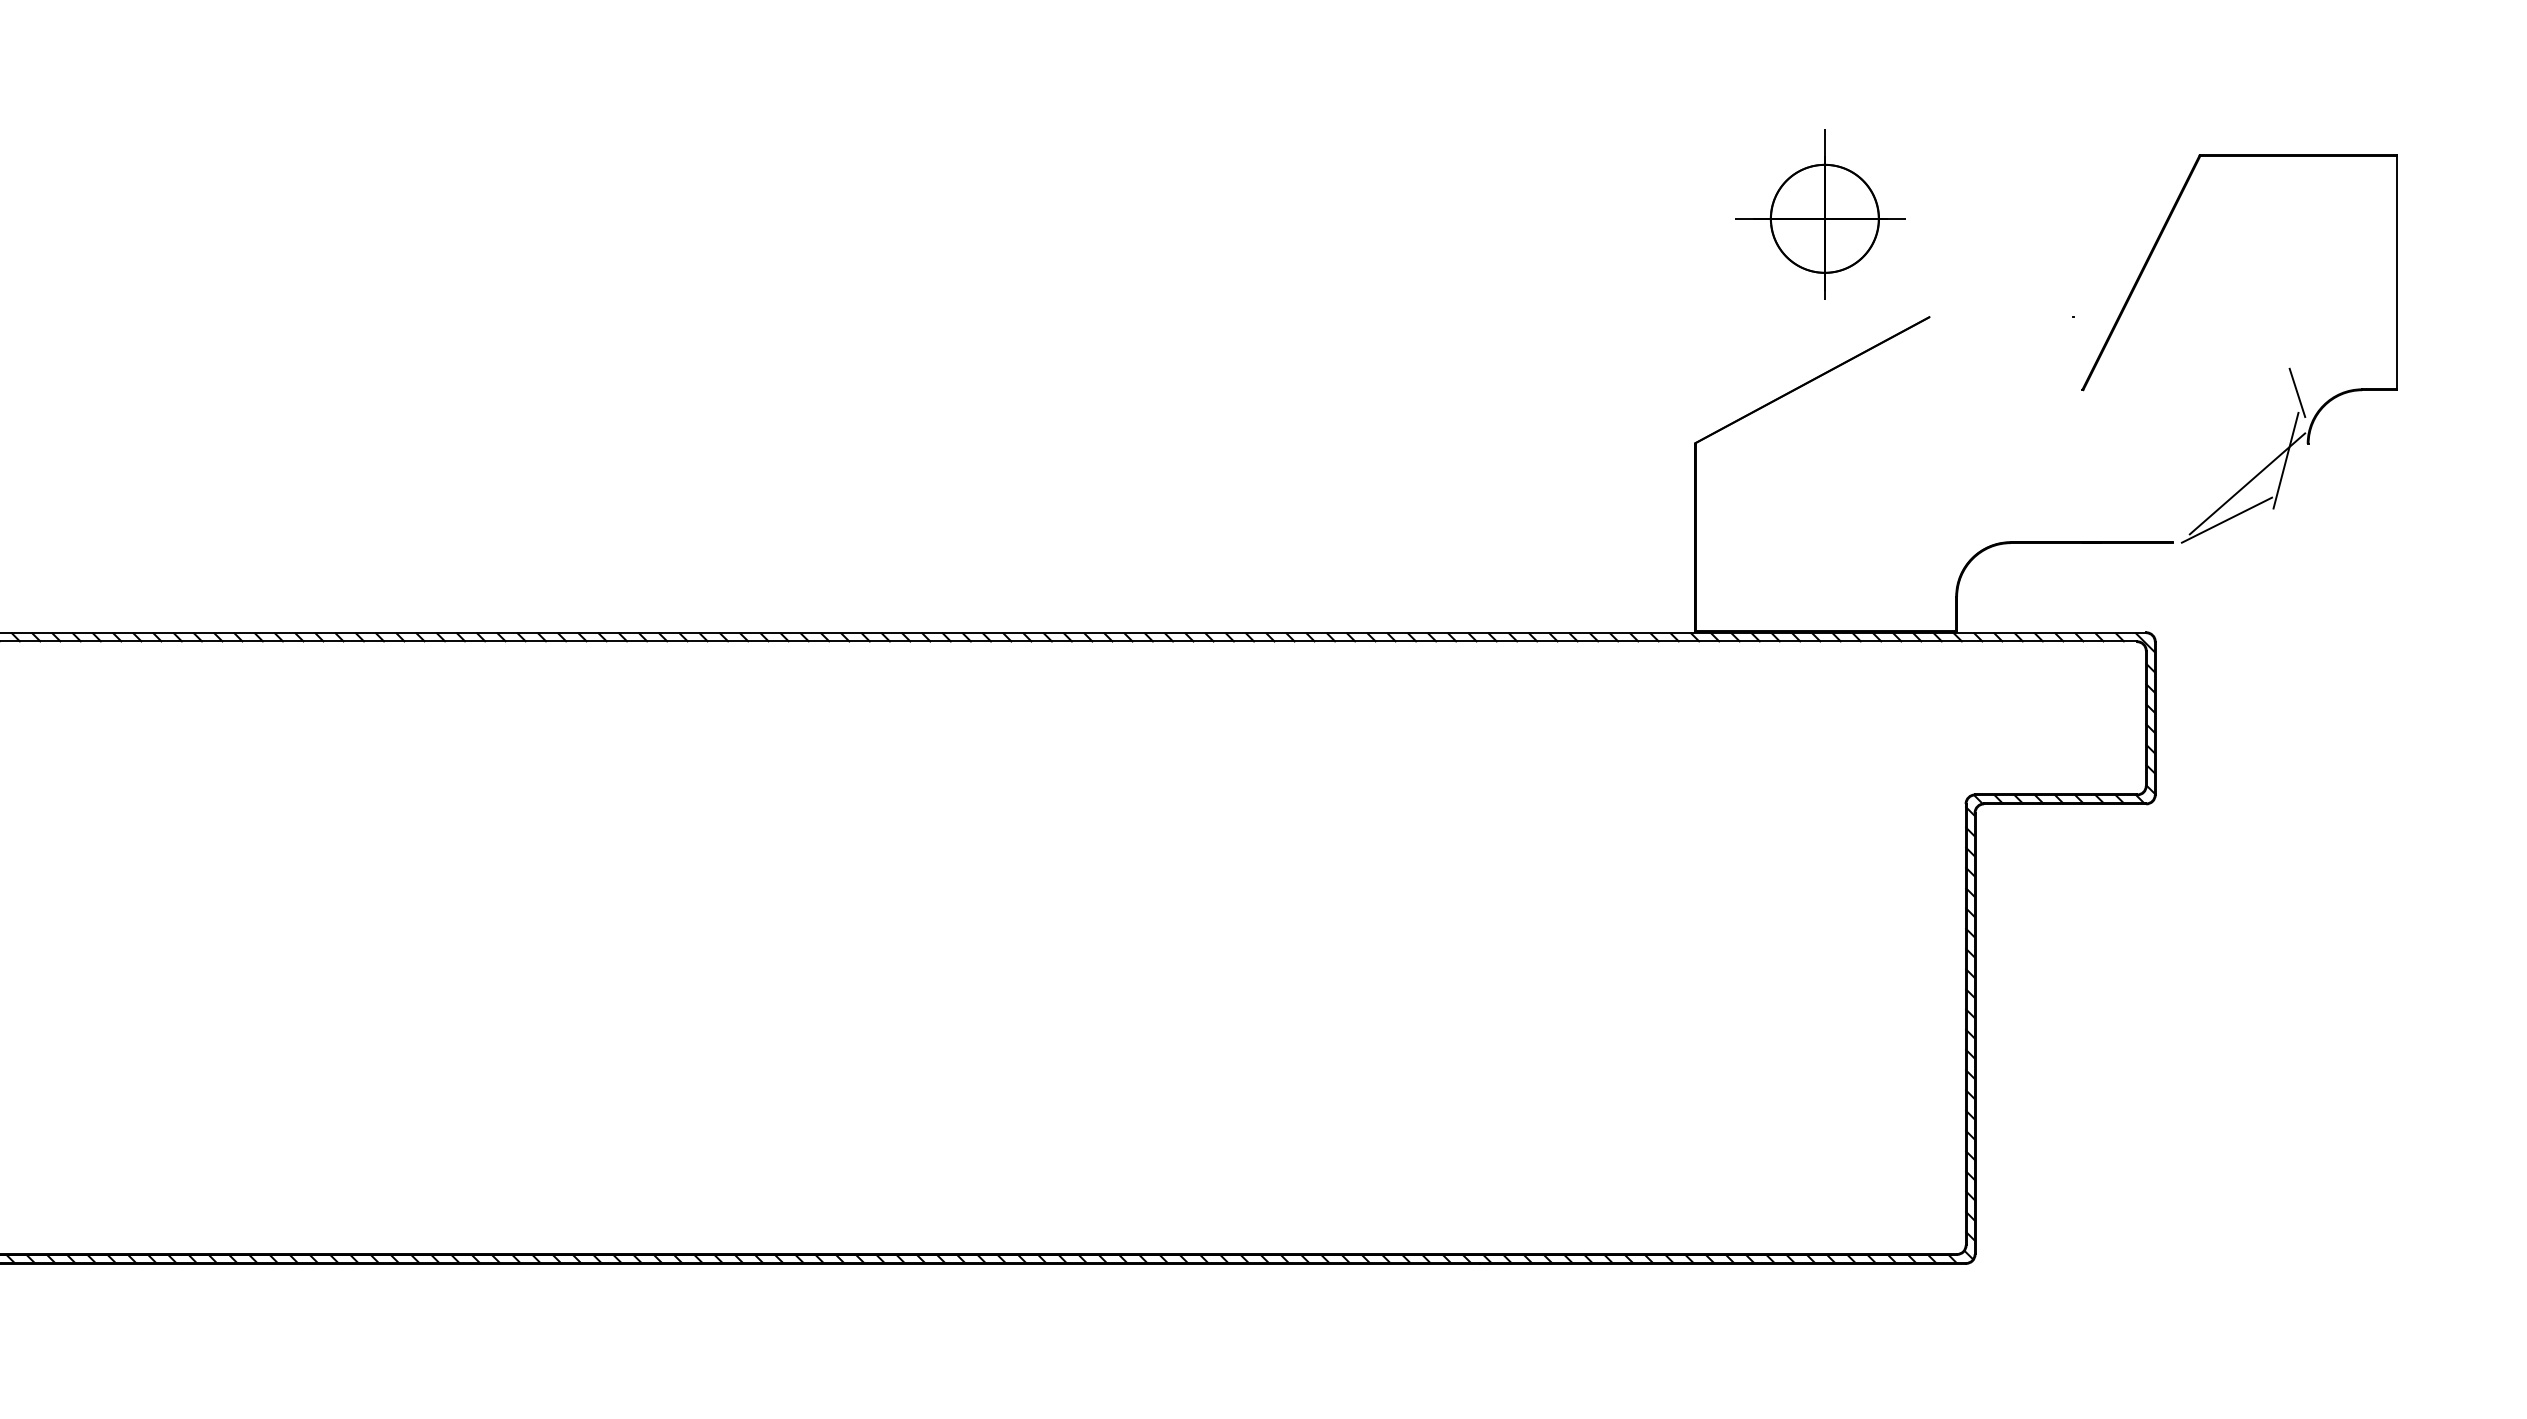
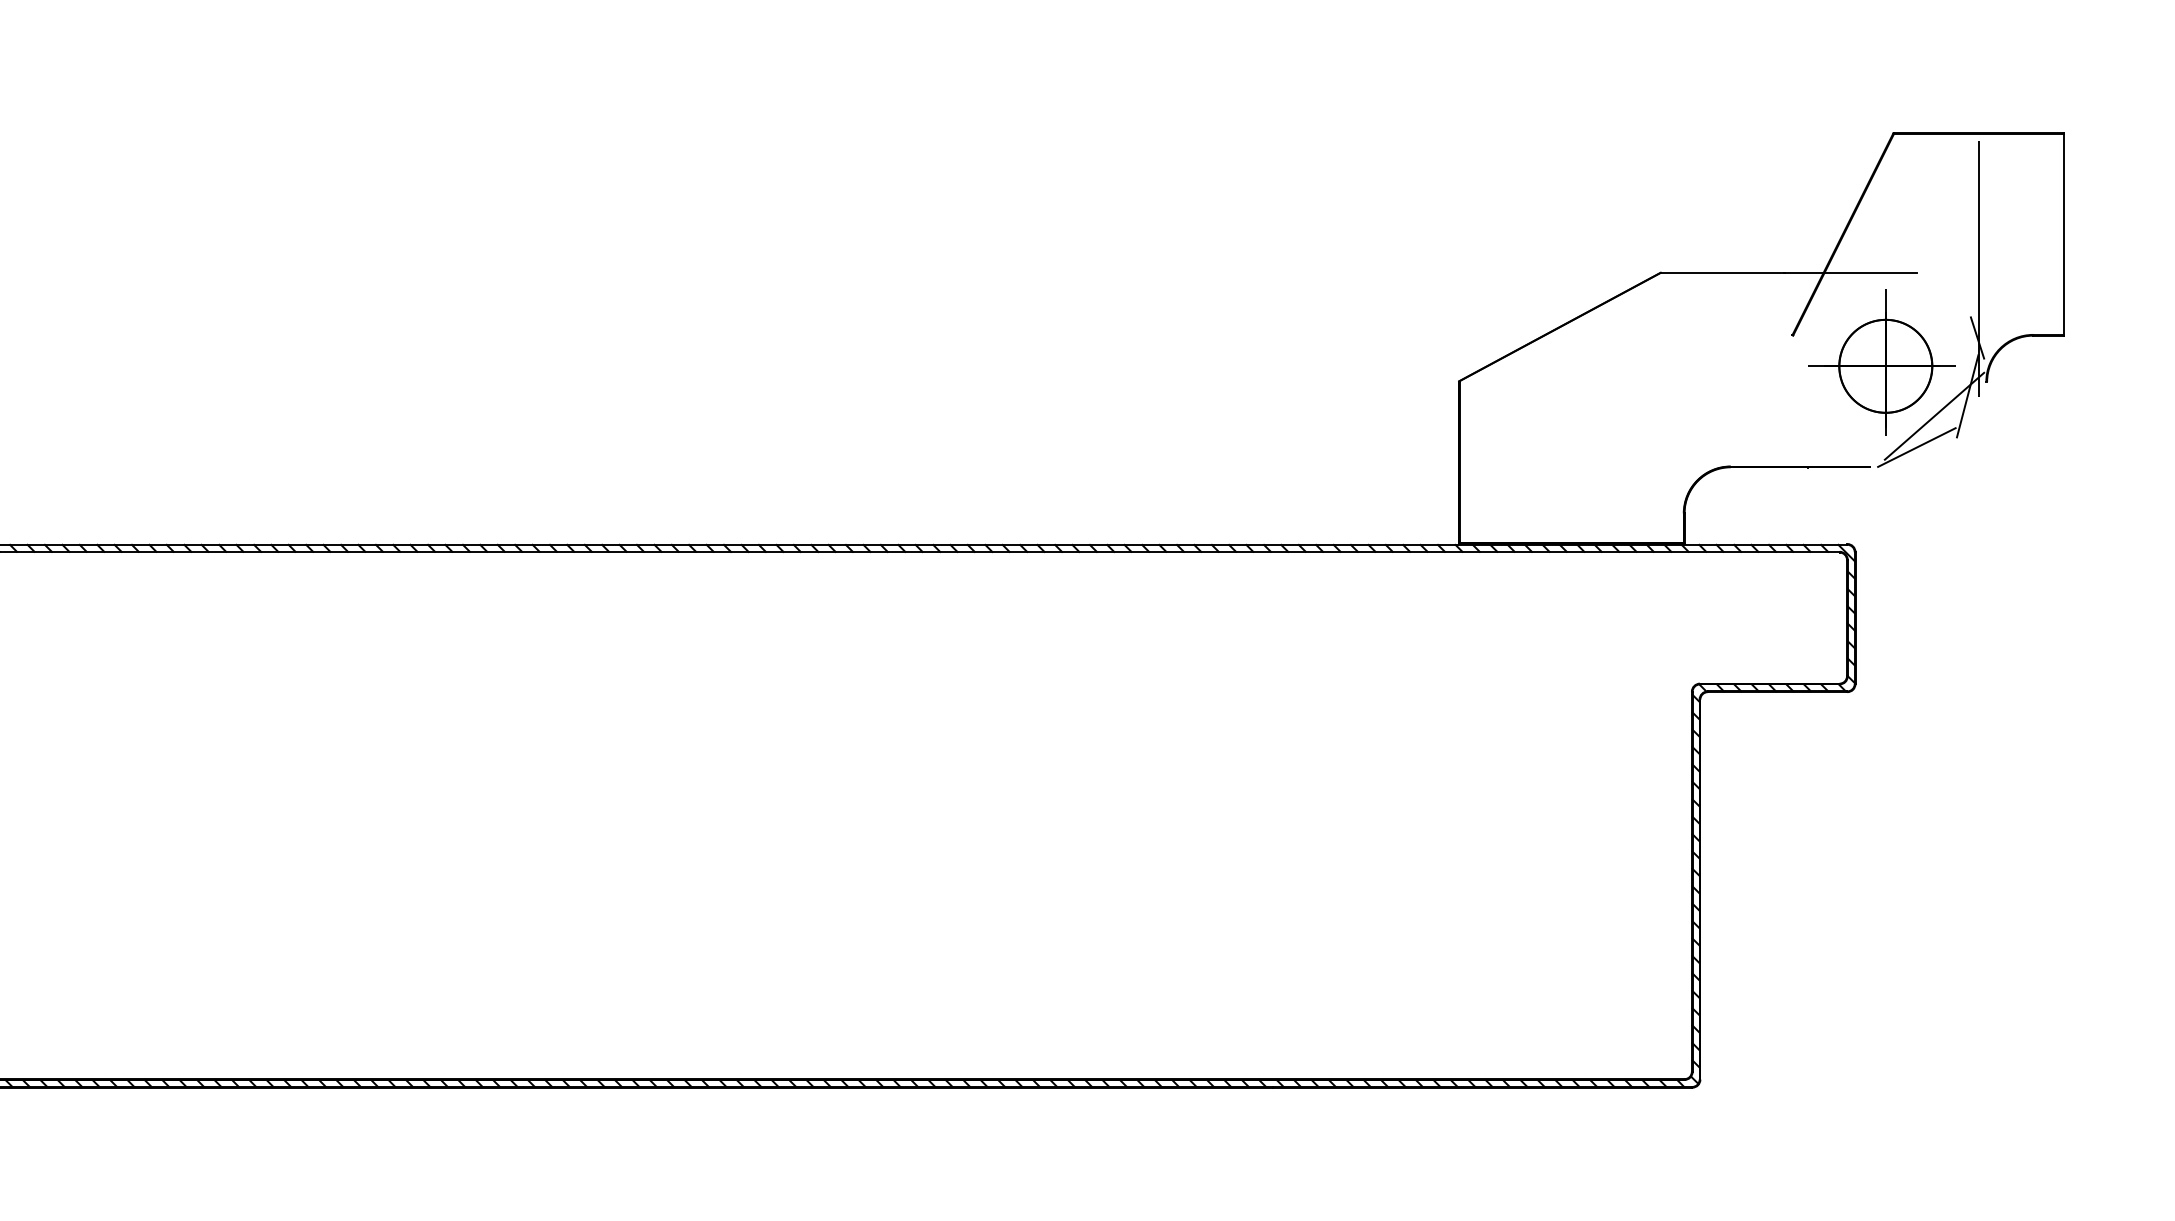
part: (1820, 214) -> (1882, 362), moved
line: (2298, 312) -> (1978, 268), added
line: (2077, 317) -> (1788, 273), added

